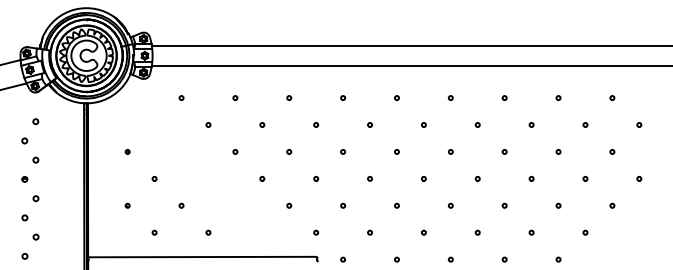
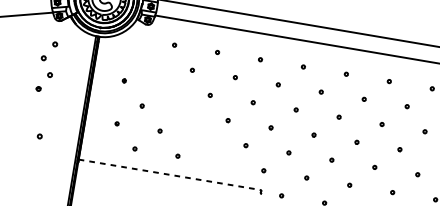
circle: (35, 198) -> (44, 105), removed
circle: (24, 217) -> (33, 119), removed
circle: (24, 256) -> (28, 150), removed
line: (202, 257) -> (169, 175), solid -> dashed

